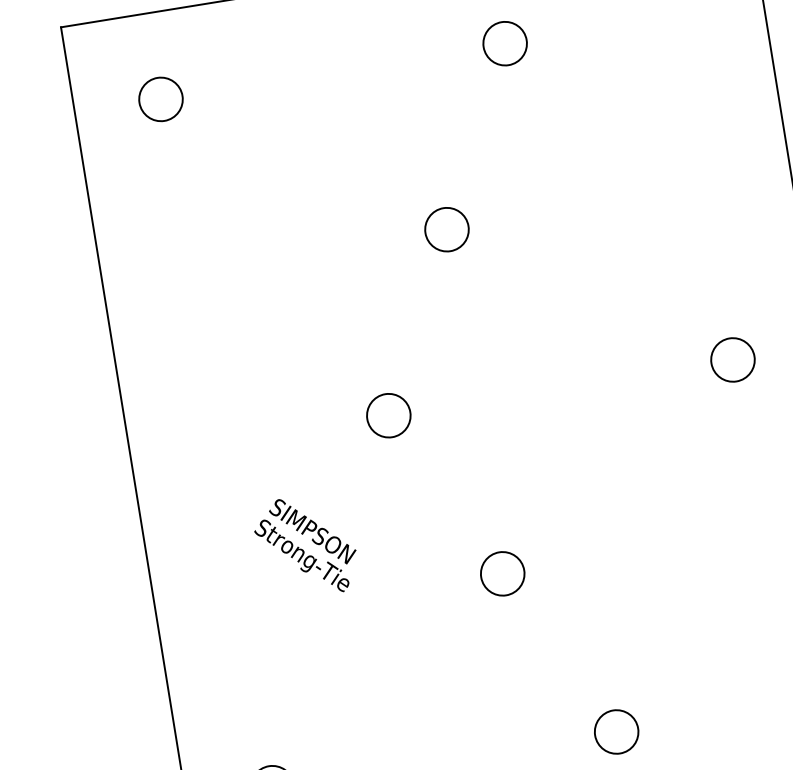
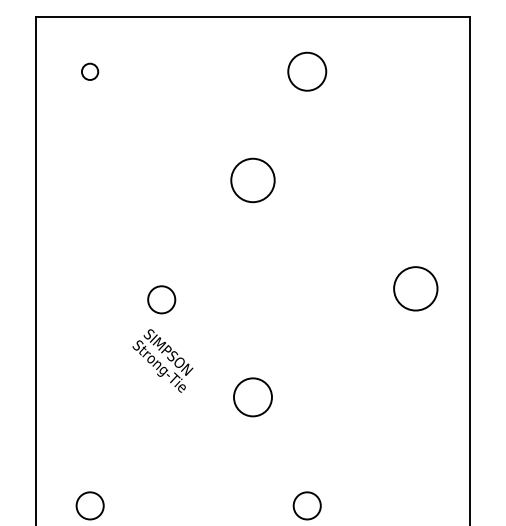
circle: (503, 43) -> (306, 71), size x1.4
circle: (159, 99) -> (89, 71), size x0.6
circle: (446, 228) -> (252, 179), size x1.6
circle: (732, 359) -> (415, 288), size x1.6
circle: (388, 415) -> (161, 299), moved
text: (305, 545) -> (162, 360), moved
circle: (501, 572) -> (252, 396), size x1.4

